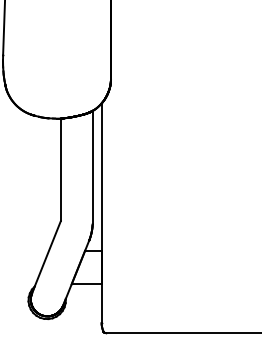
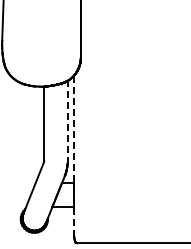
line: (92, 166) -> (67, 121), solid -> dashed
line: (102, 214) -> (74, 156), solid -> dashed

